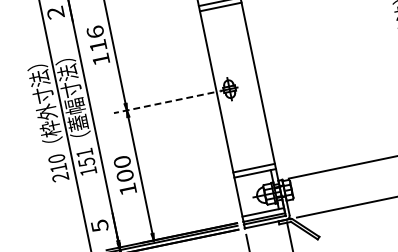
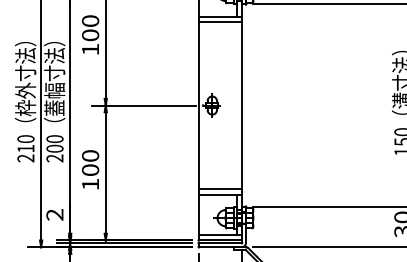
text: (96, 39) -> (90, 28), 116 -> 100
line: (163, 102) -> (143, 105), dashed -> solid
text: (86, 162) -> (54, 148), 151 -> 200
text: (99, 225) -> (54, 214), 5 -> 2

